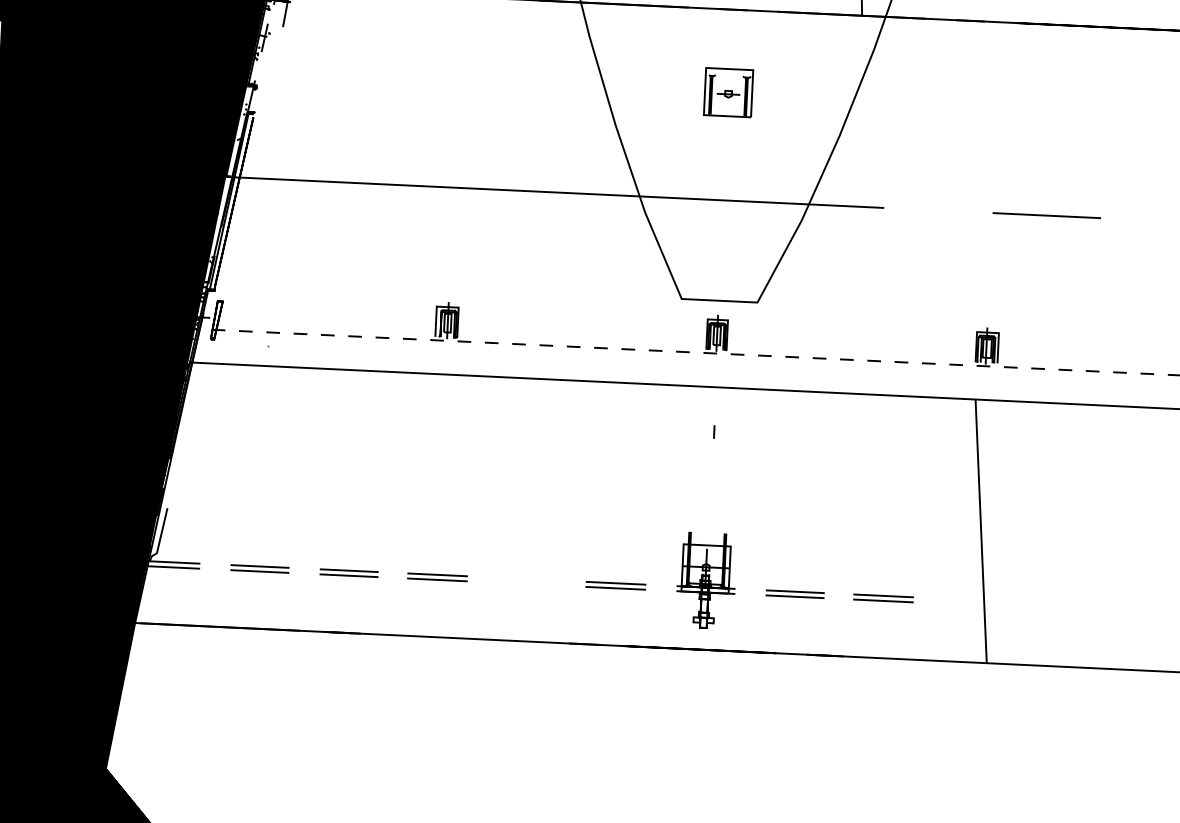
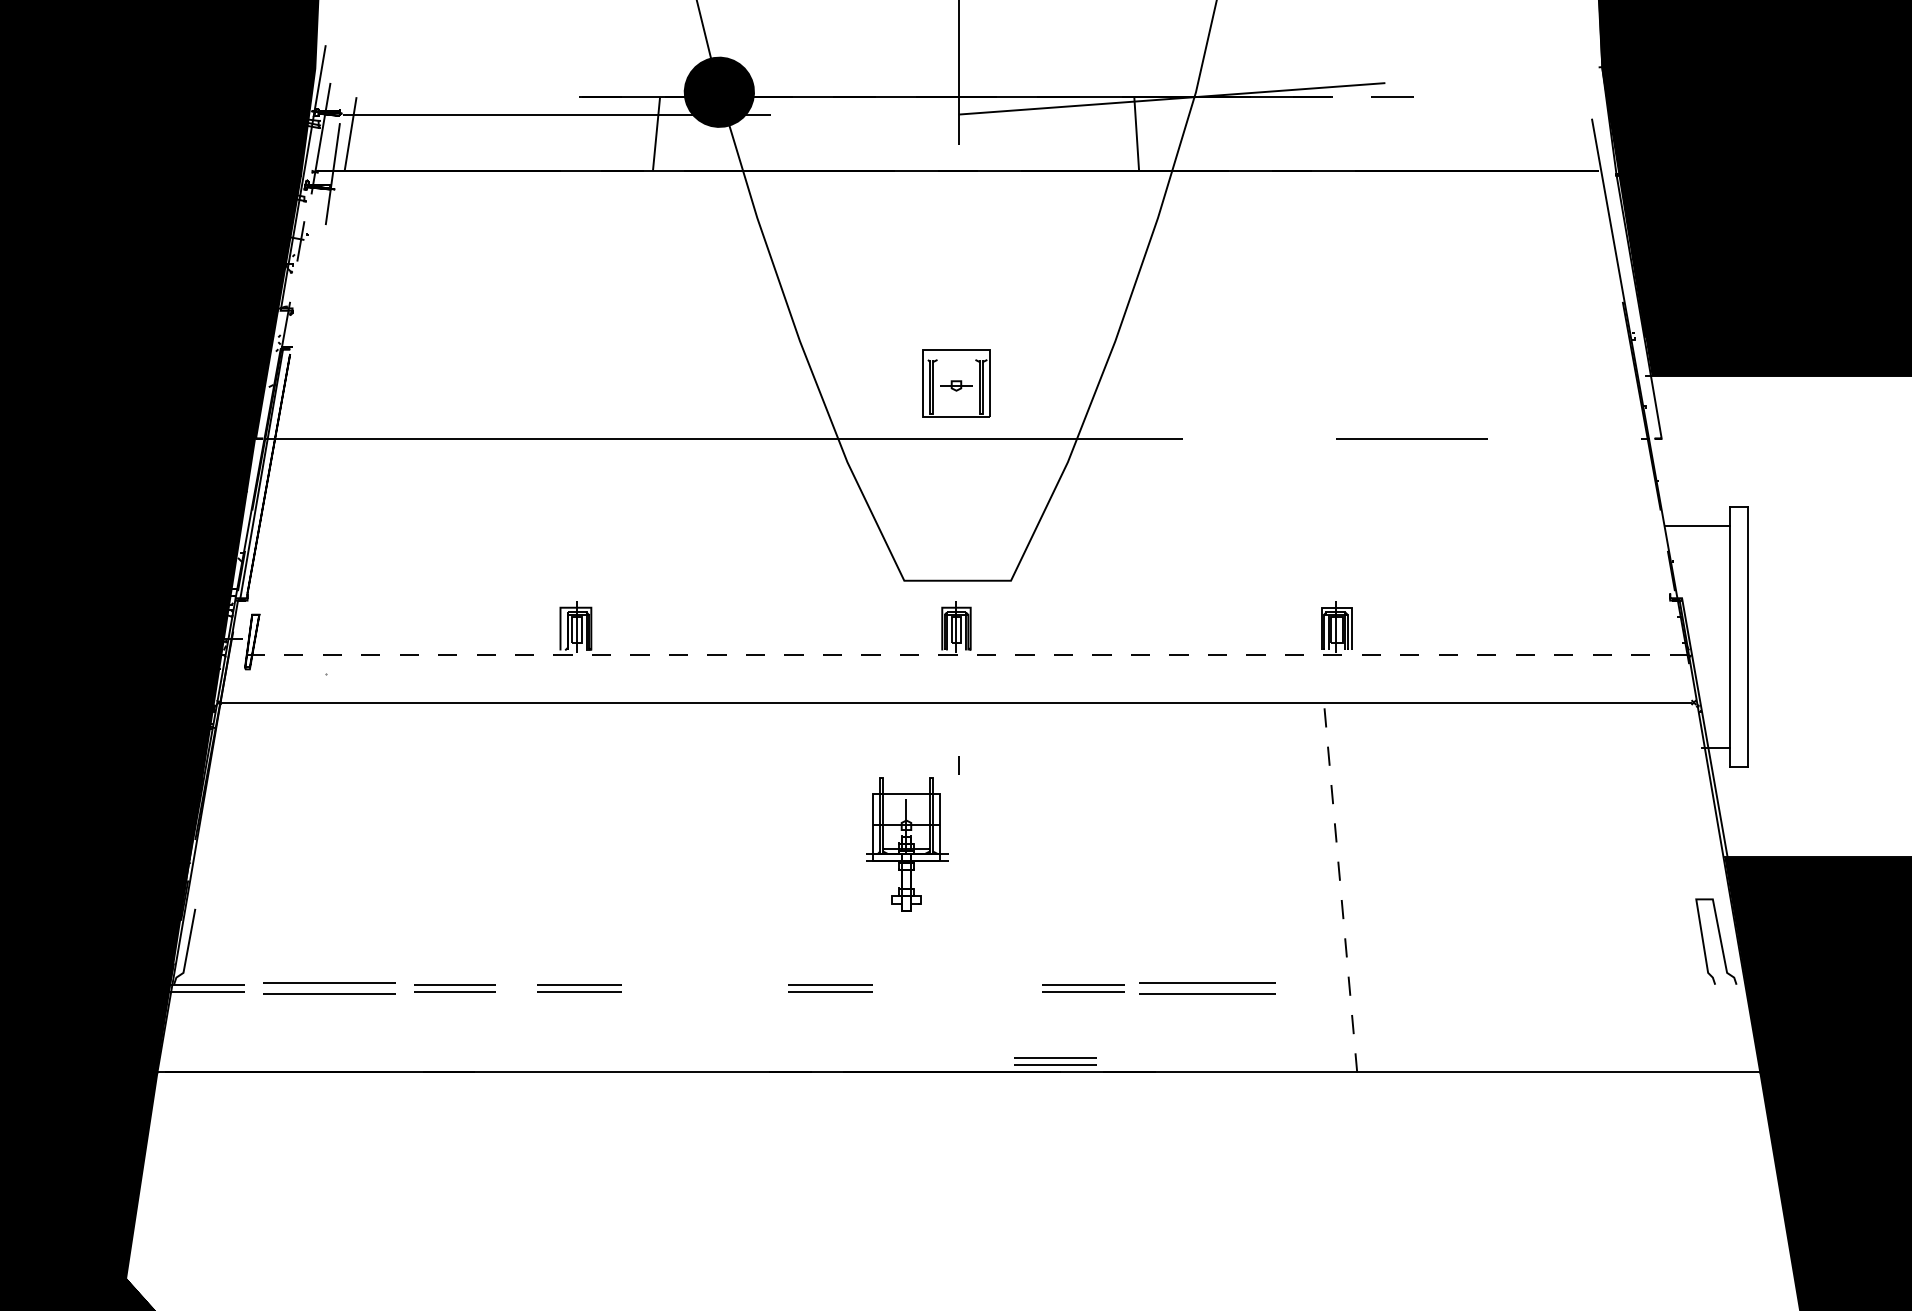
part: (728, 92) -> (956, 383), moved
line: (981, 531) -> (1340, 887), solid -> dashed
part: (260, 569) -> (329, 988), size x1.6
part: (706, 580) -> (907, 844), moved
part: (883, 598) -> (1207, 988), size x1.6
part: (772, 645) -> (1055, 1061), added

